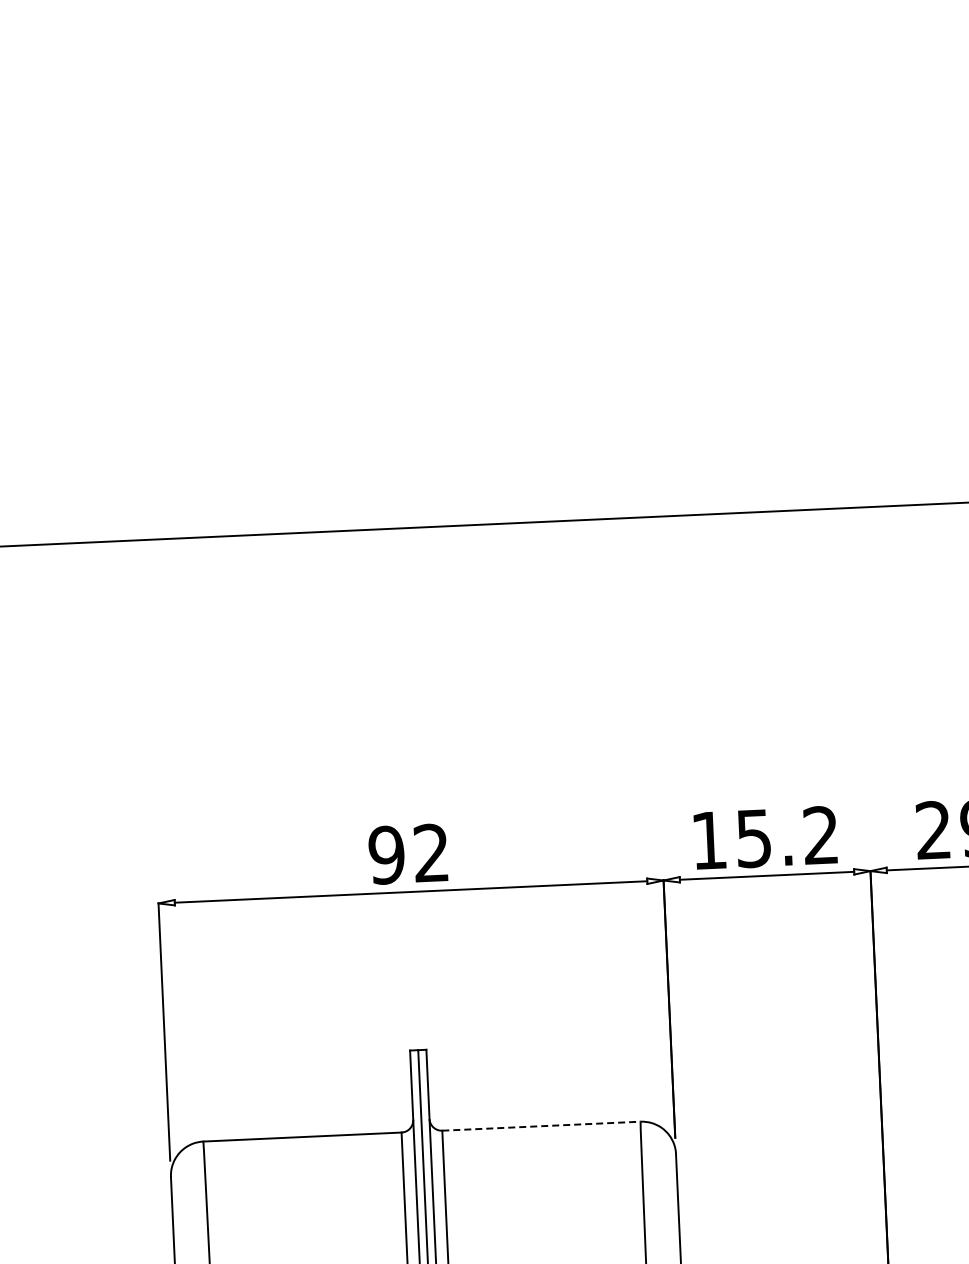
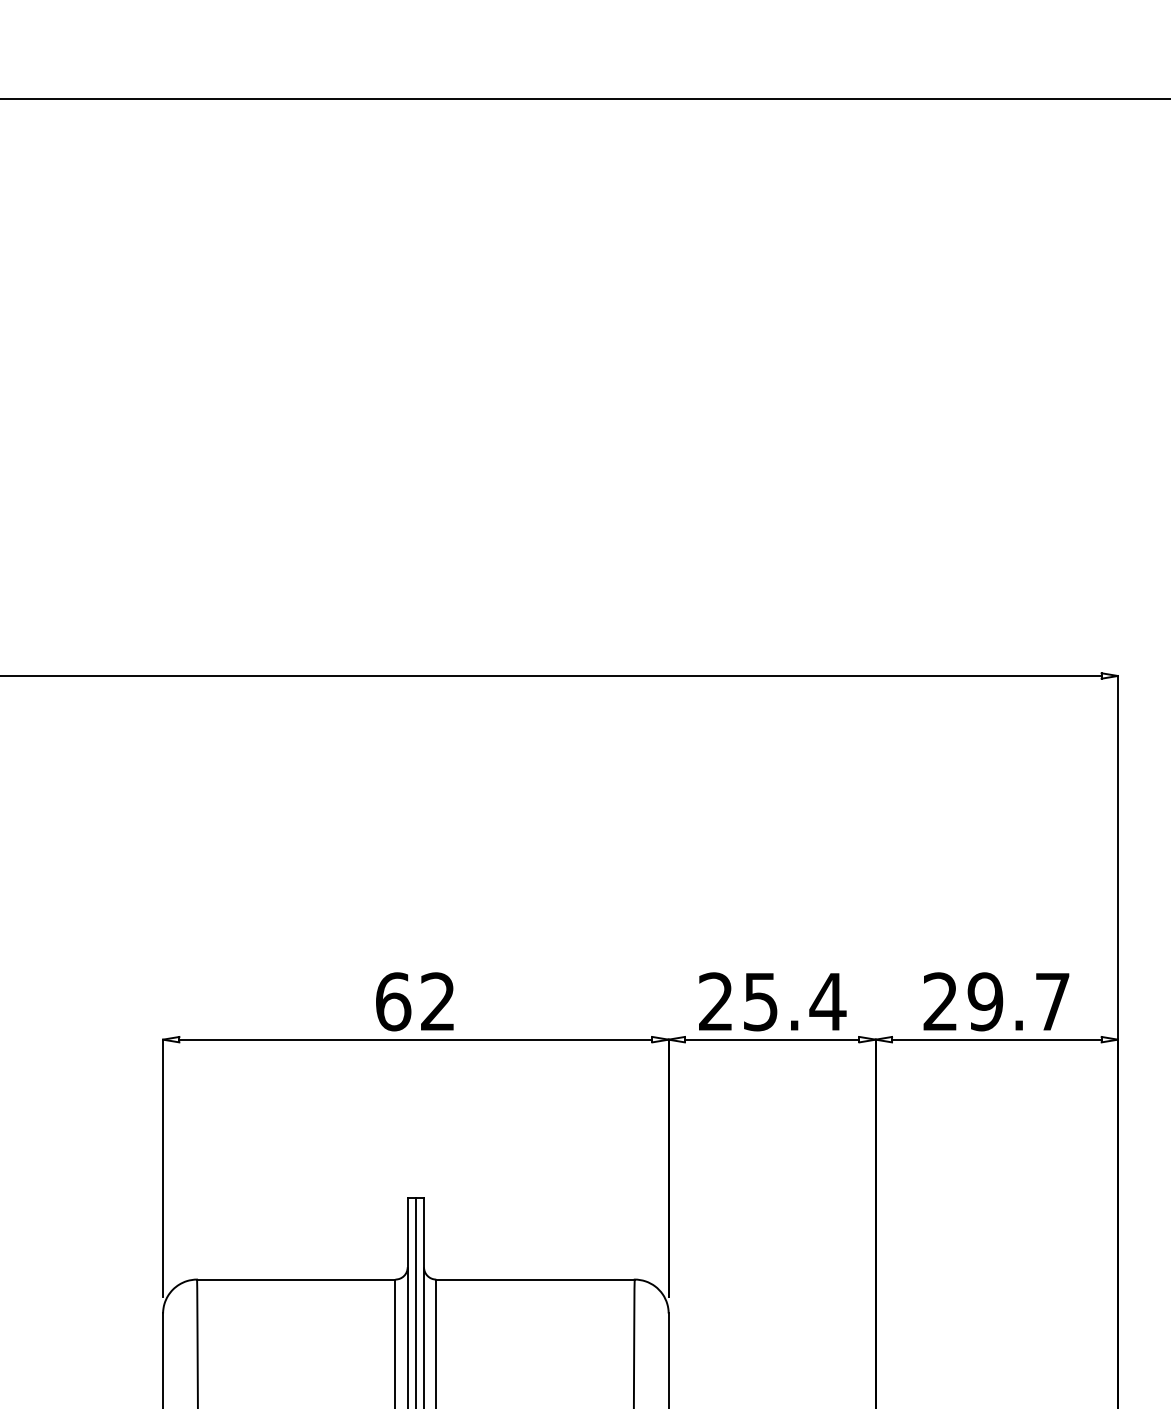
text: (765, 837) -> (772, 1001), 15.2 -> 25.4
text: (386, 854) -> (393, 1001), 92 -> 62
line: (541, 1126) -> (535, 1279), dashed -> solid

